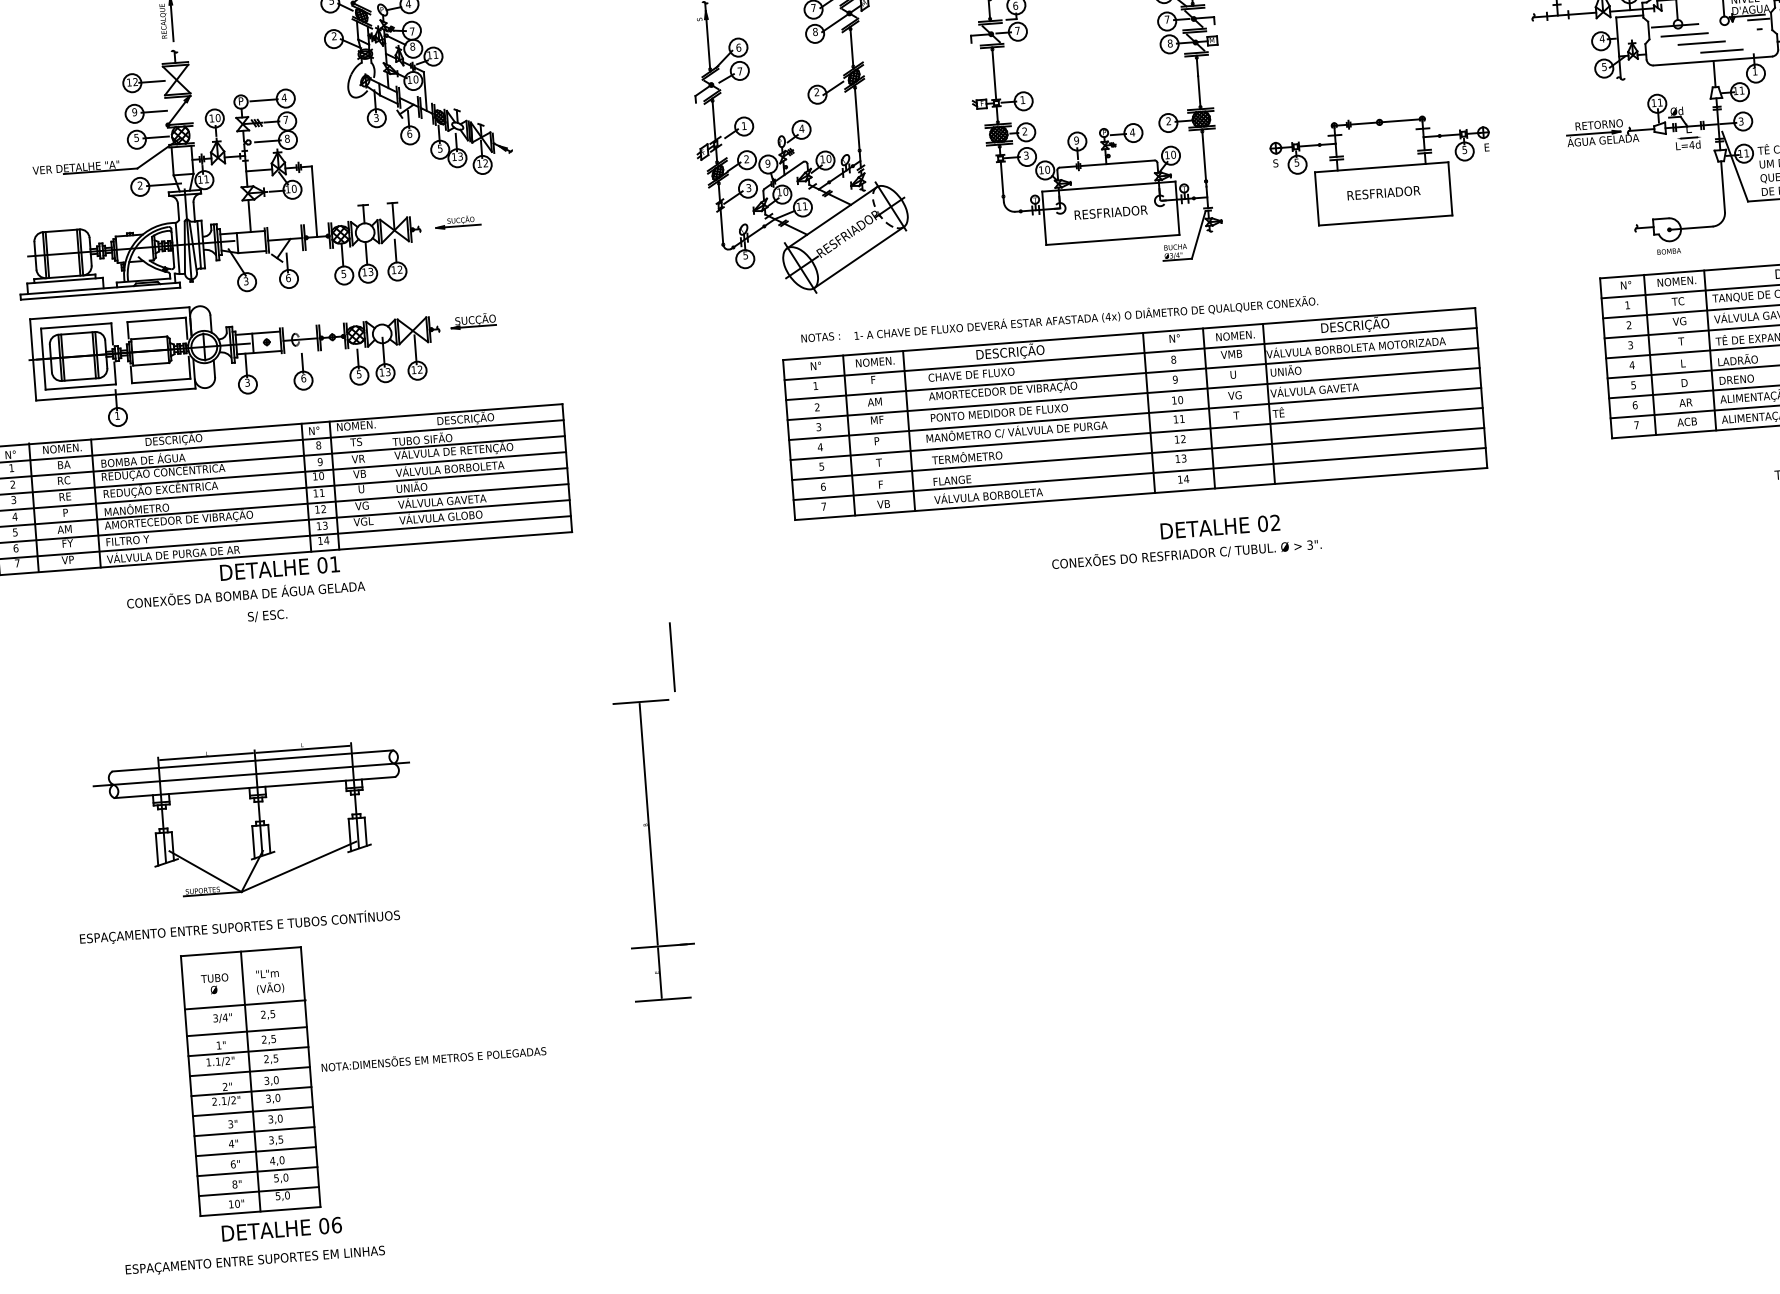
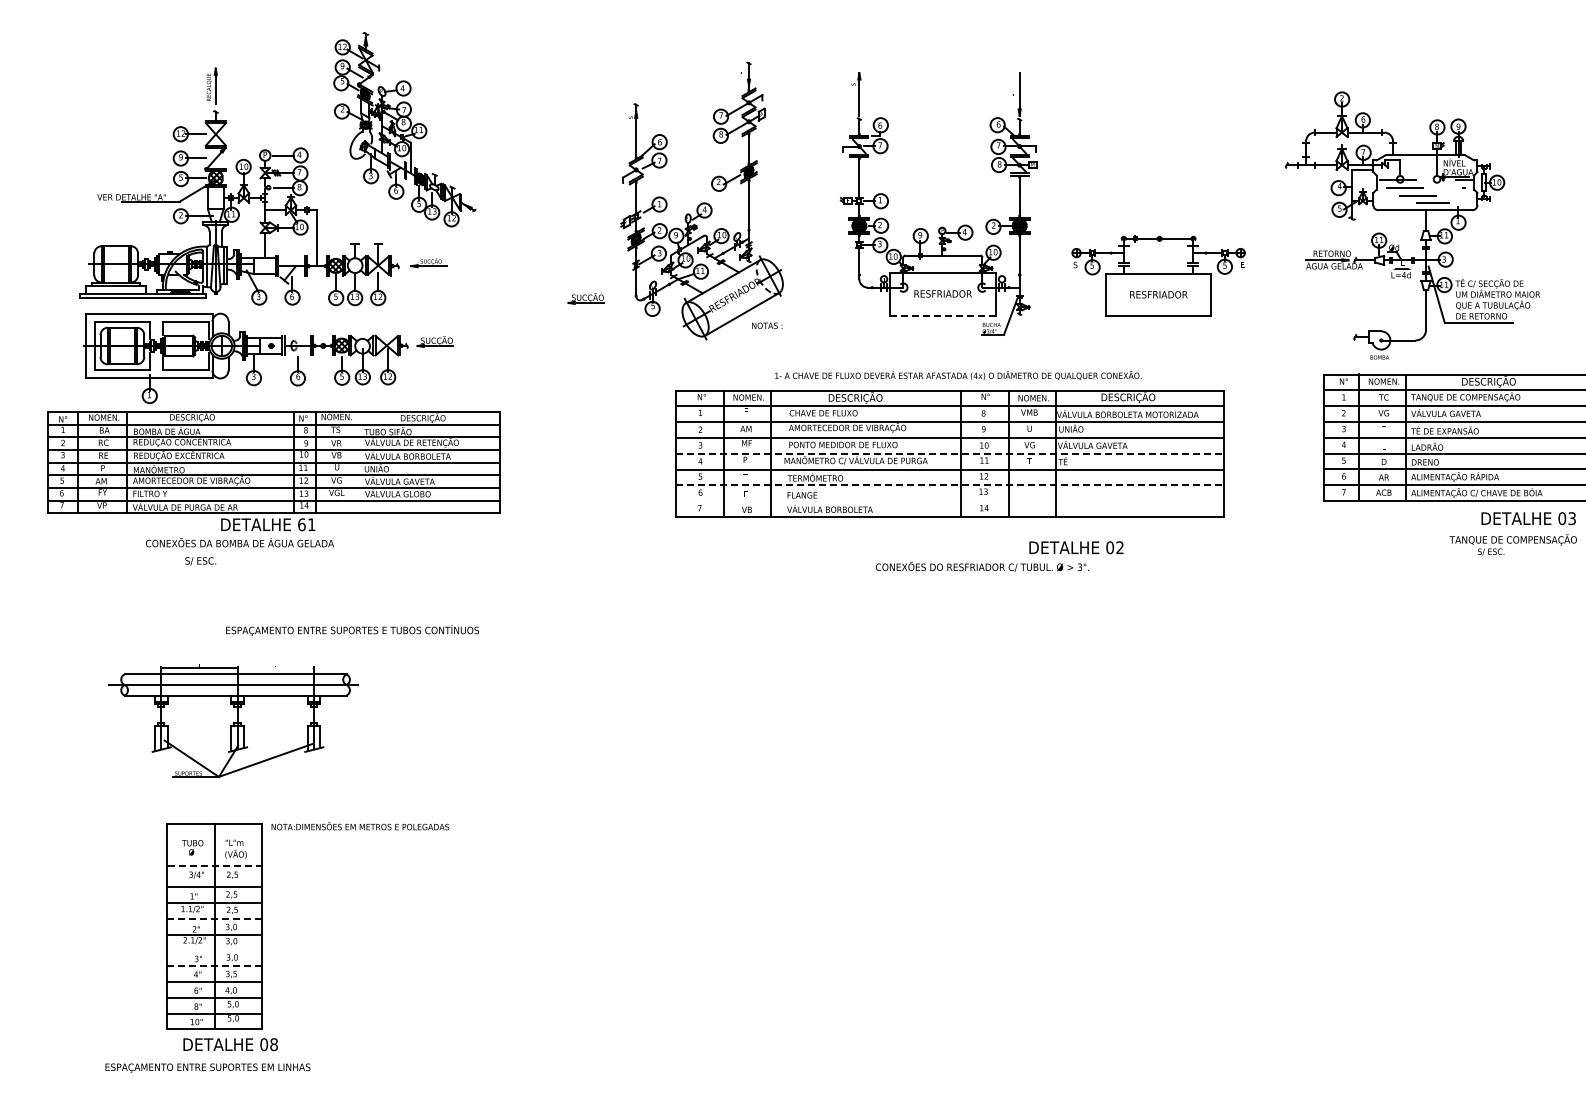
line: (1112, 239) -> (942, 315), solid -> dashed
part: (659, 252) -> (585, 298), added
text: (1086, 318) -> (958, 375), moved
text: (820, 336) -> (767, 325), moved
line: (1135, 413) -> (950, 453), solid -> dashed
line: (1138, 454) -> (950, 485), solid -> dashed
line: (1138, 474) -> (949, 501), removed
text: (1220, 526) -> (1076, 547), moved
text: (321, 565) -> (301, 524), 01 -> 61
text: (267, 616) -> (200, 561), moved
line: (302, 749) -> (275, 668), removed
part: (653, 812) -> (547, 738), removed
text: (239, 925) -> (352, 629), moved
line: (245, 1004) -> (215, 865), solid -> dashed
text: (434, 1058) -> (360, 826), moved
line: (250, 1071) -> (215, 918), solid -> dashed
line: (252, 1111) -> (214, 950), removed
line: (255, 1131) -> (215, 966), solid -> dashed
text: (337, 1224) -> (274, 1044), 06 -> 08

